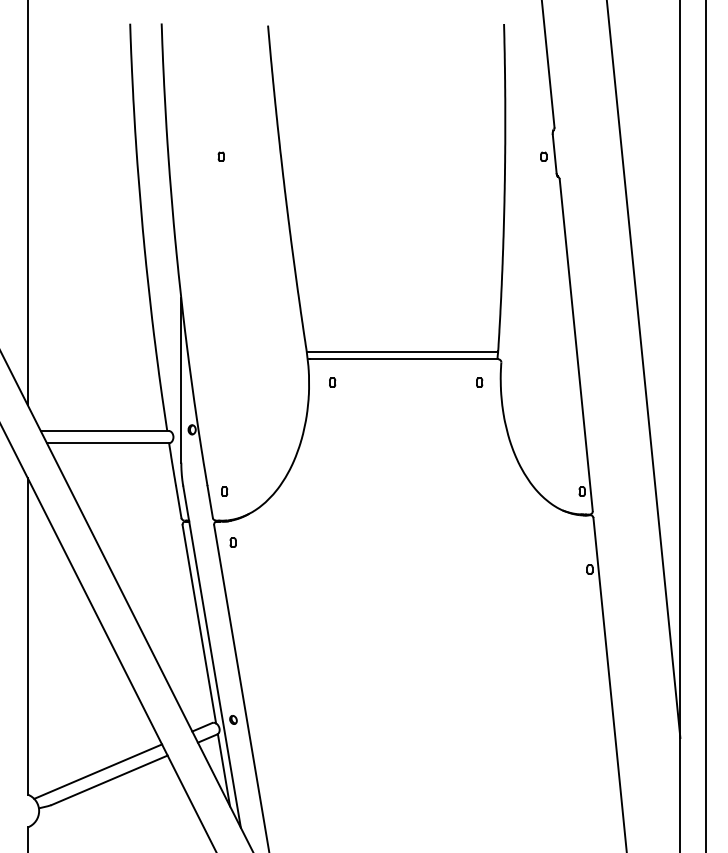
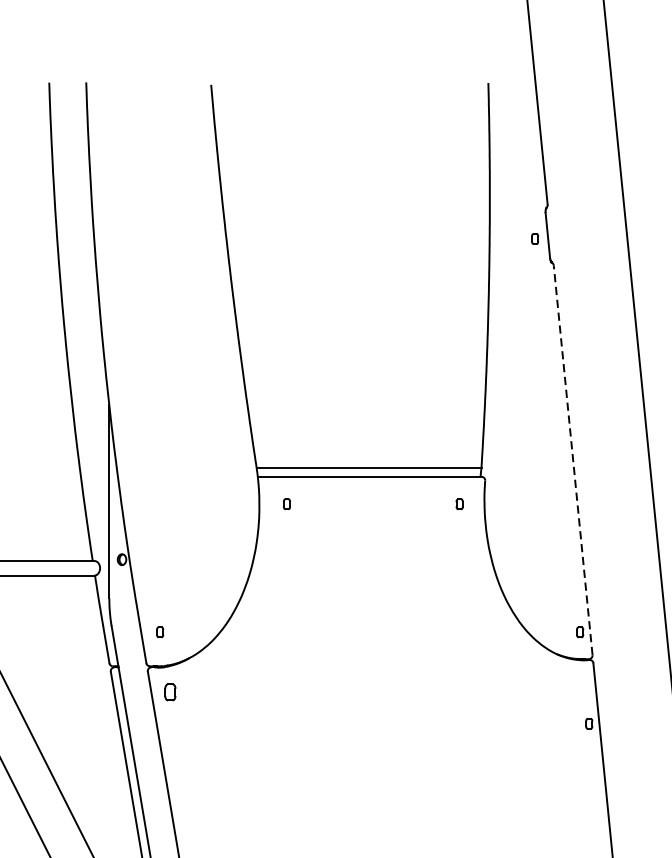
part: (220, 156) -> (155, 238), removed
line: (576, 345) -> (573, 460), solid -> dashed
part: (232, 542) -> (169, 692), size x1.6

